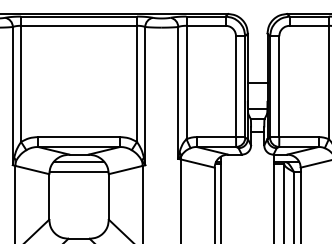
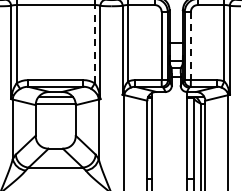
line: (136, 82) -> (94, 43), solid -> dashed
line: (278, 87) -> (190, 46), solid -> dashed

